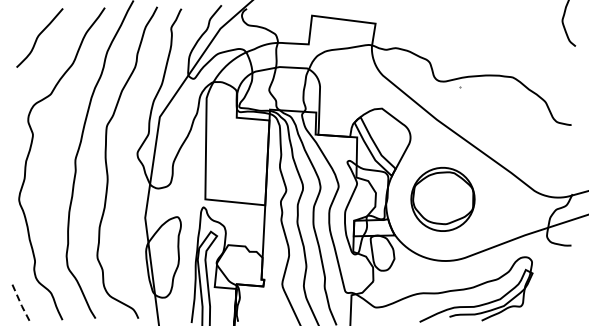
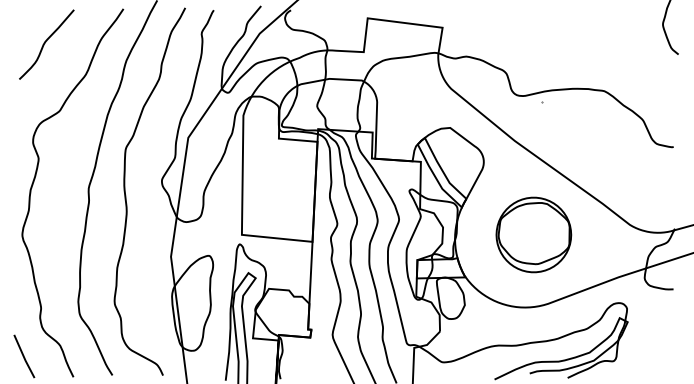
part: (442, 199) -> (533, 235), moved
line: (20, 303) -> (23, 357), dashed -> solid

